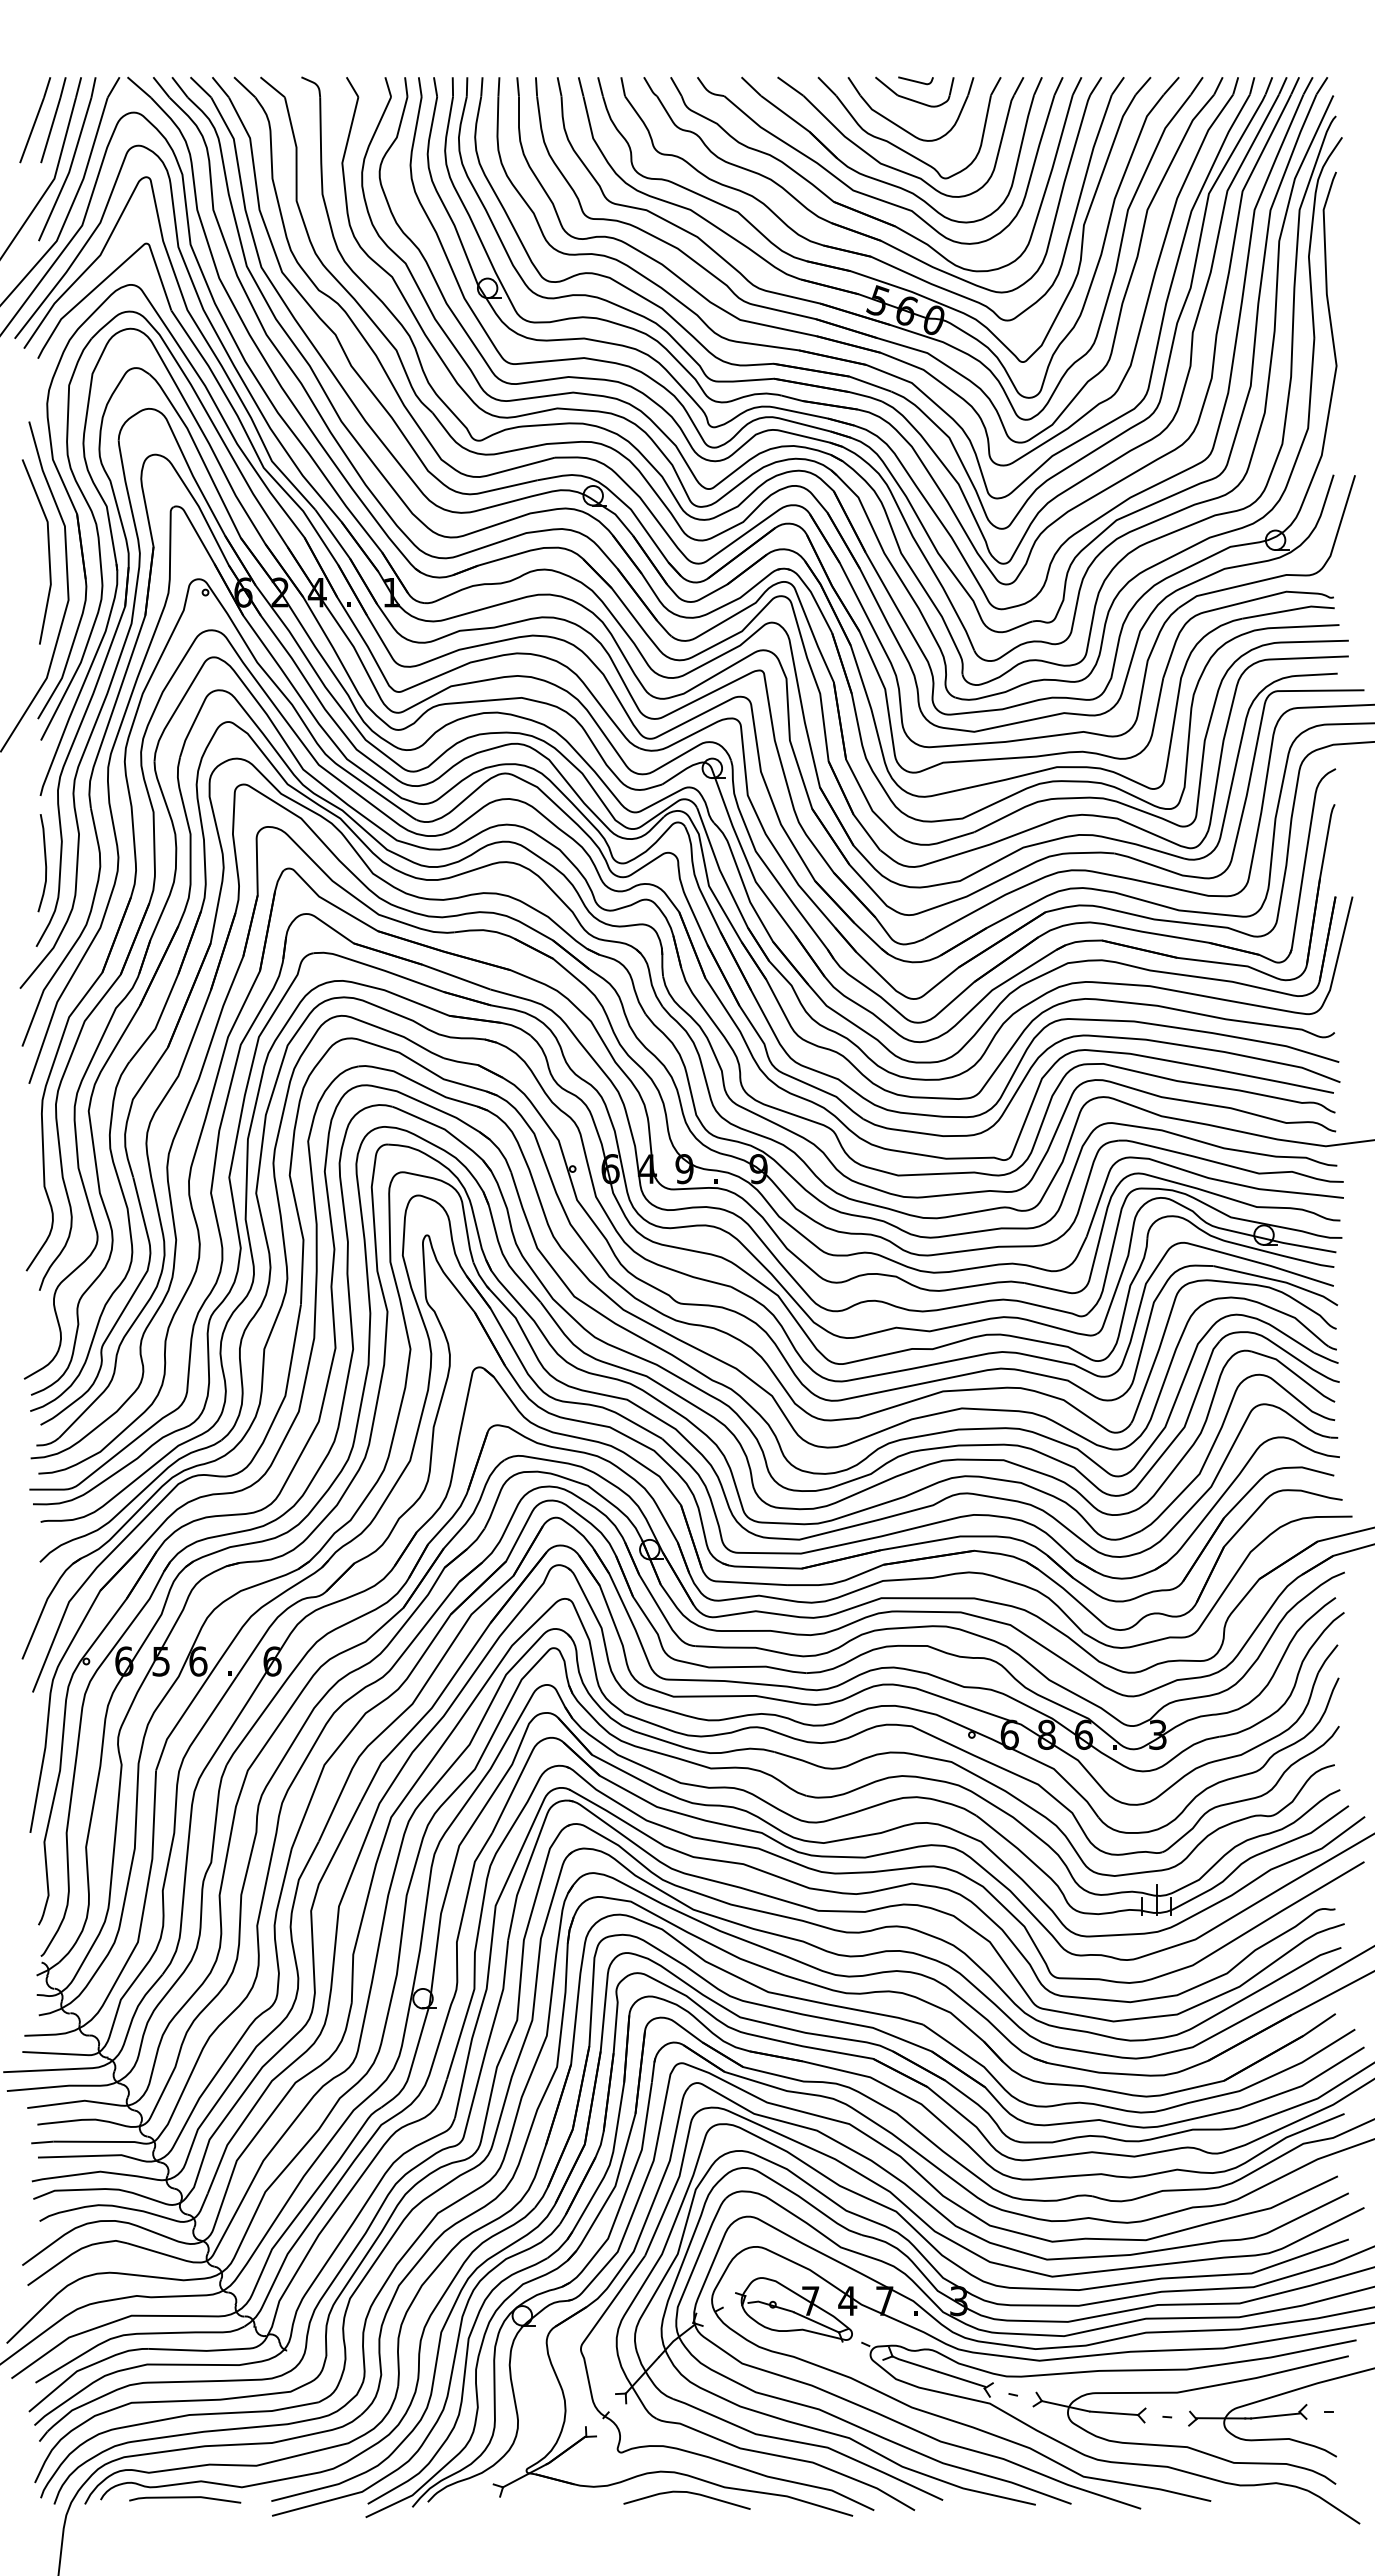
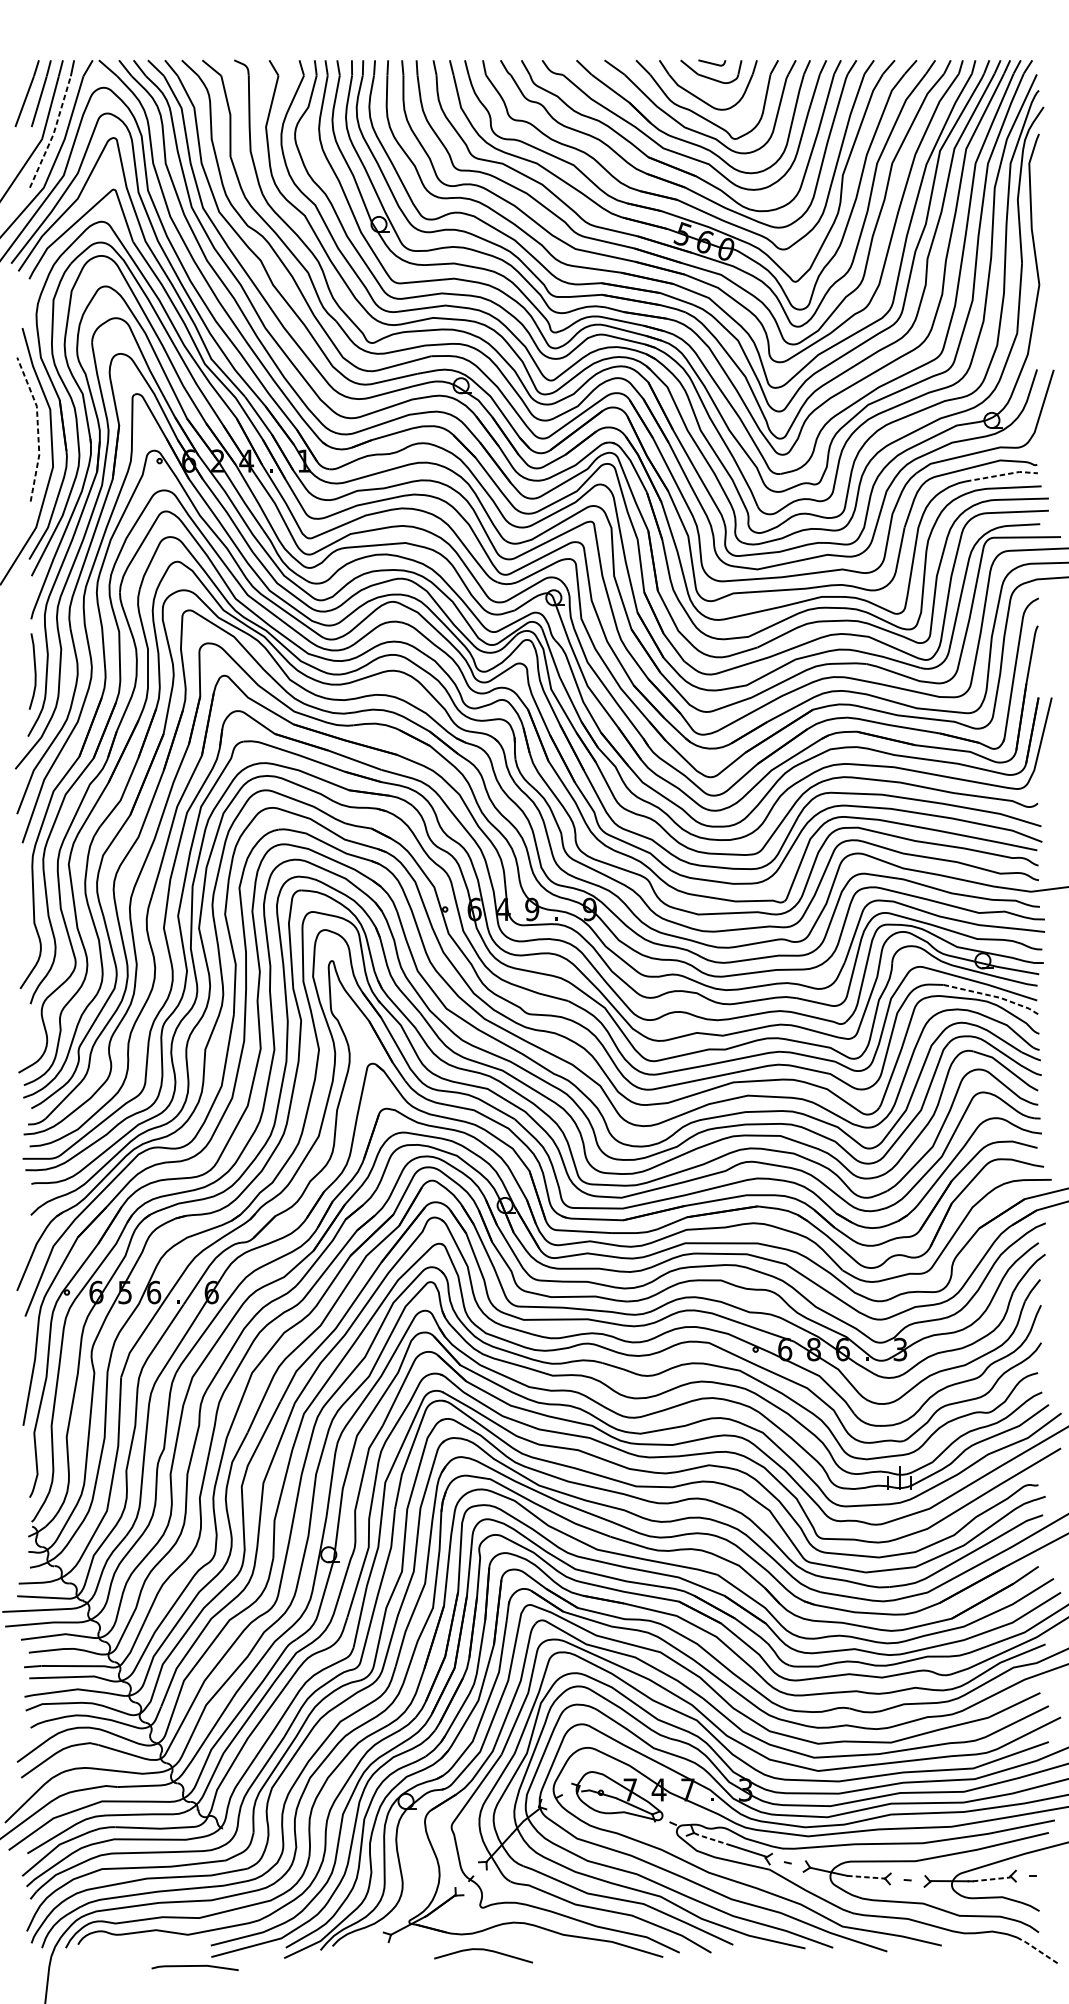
line: (69, 171) -> (53, 133), solid -> dashed
line: (49, 549) -> (38, 427), solid -> dashed
line: (1289, 610) -> (1002, 475), solid -> dashed
line: (1278, 1280) -> (994, 996), solid -> dashed
line: (914, 2364) -> (711, 1839), solid -> dashed
line: (1113, 2413) -> (865, 1877), solid -> dashed
line: (1275, 2415) -> (991, 1878), solid -> dashed
curve: (687, 2493) -> (483, 1950), moved
line: (185, 2498) -> (195, 1966), moved
line: (1333, 2506) -> (1036, 1949), solid -> dashed

